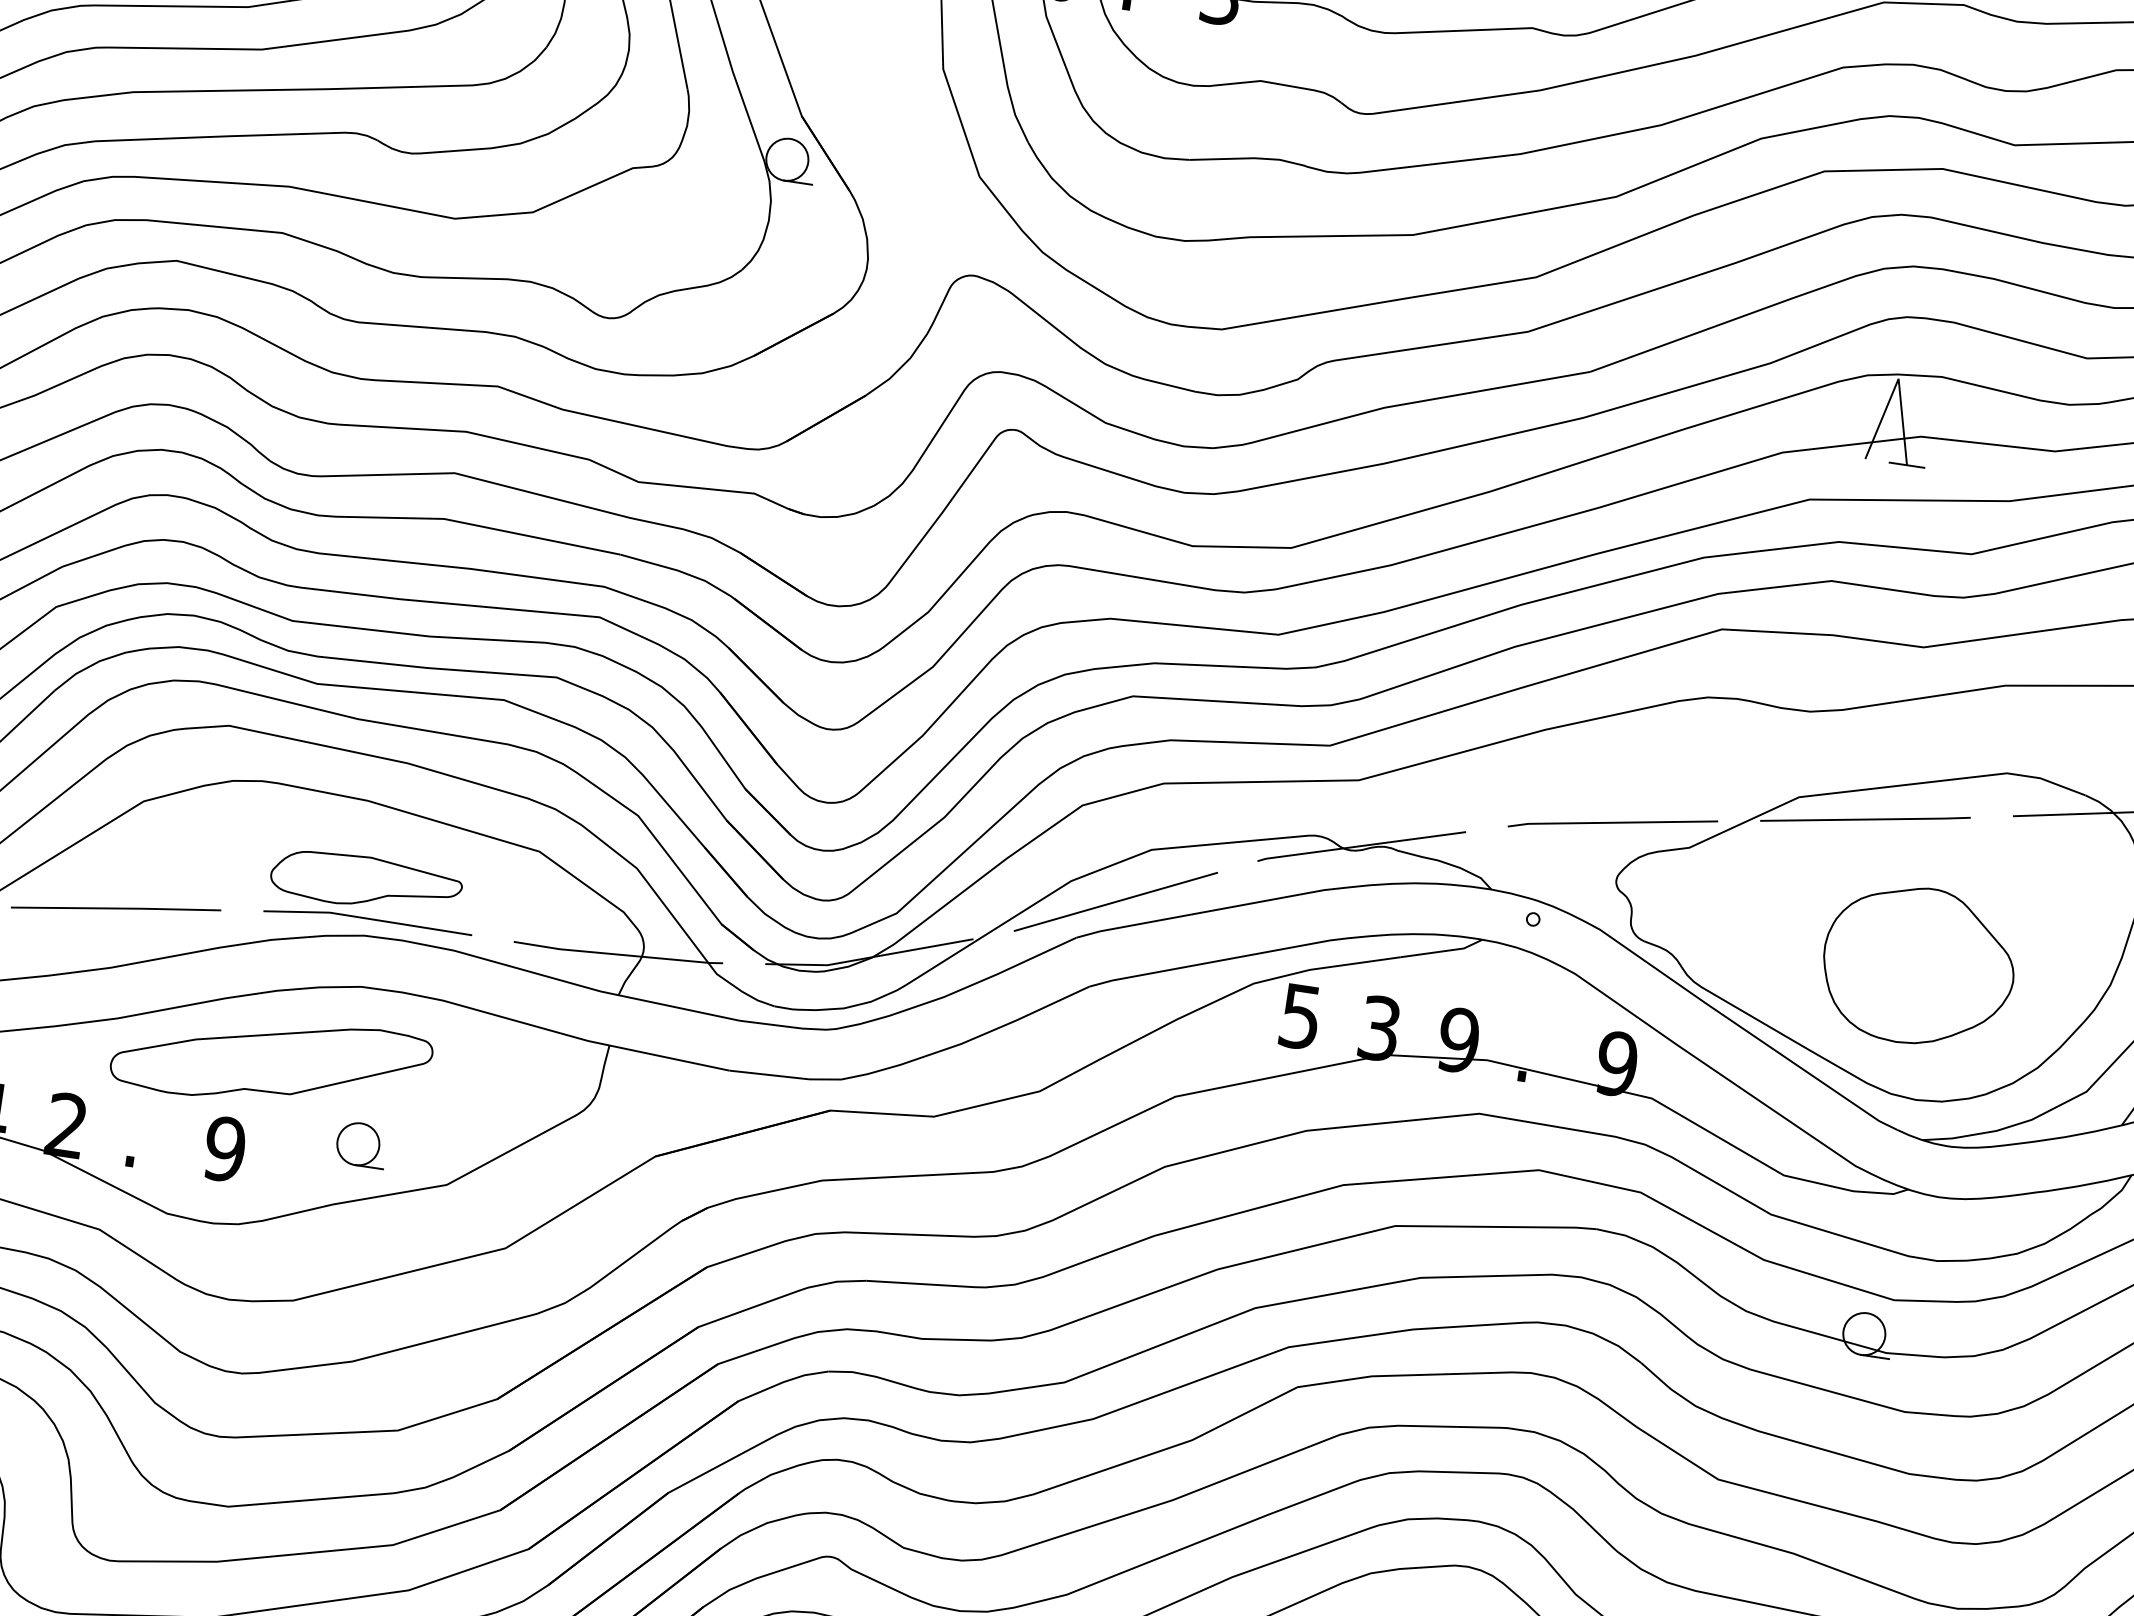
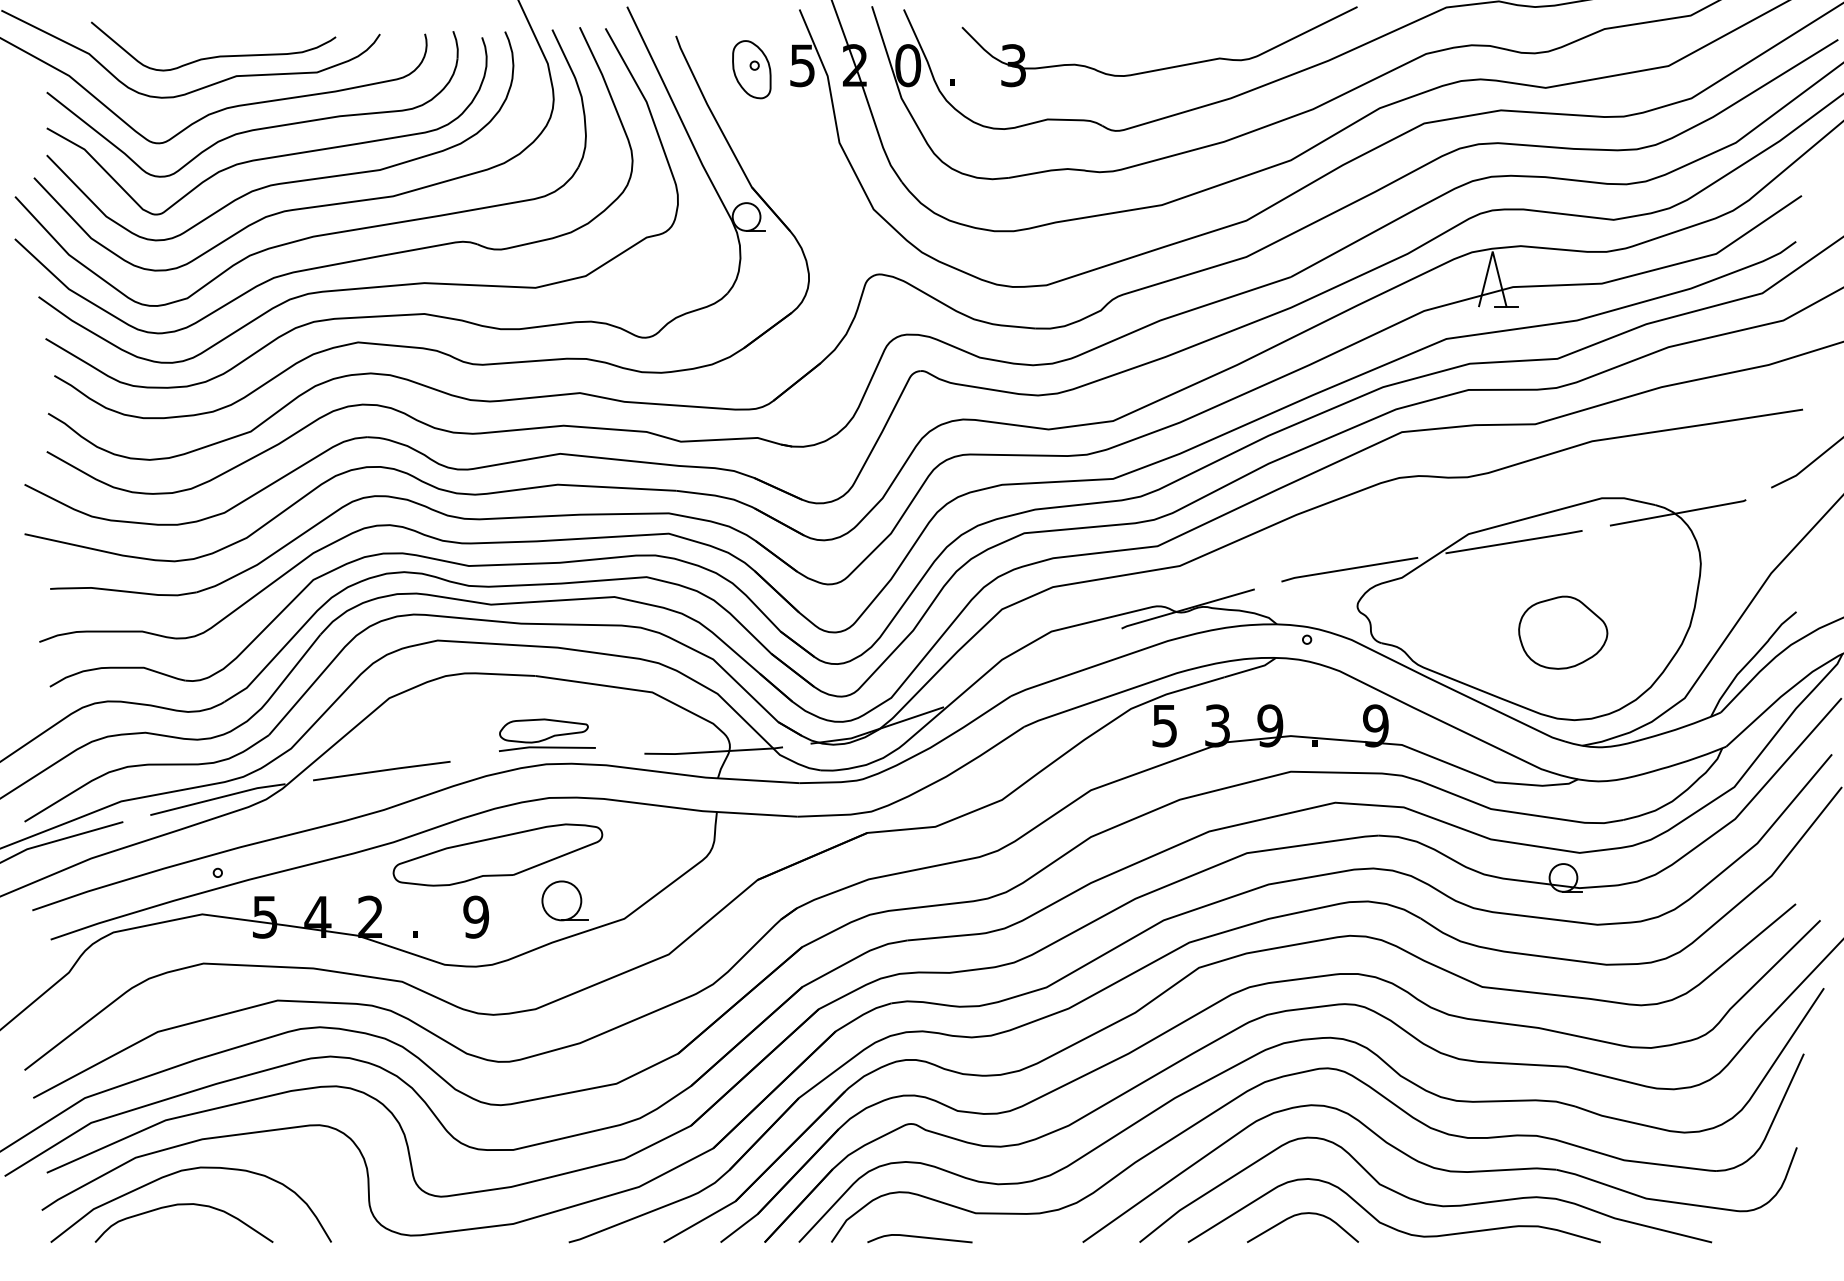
part: (372, 891) -> (547, 734), size x0.7
line: (1116, 901) -> (1033, 668), removed
part: (1919, 966) -> (1563, 632), size x0.7
part: (361, 1144) -> (564, 900), size x1.4

